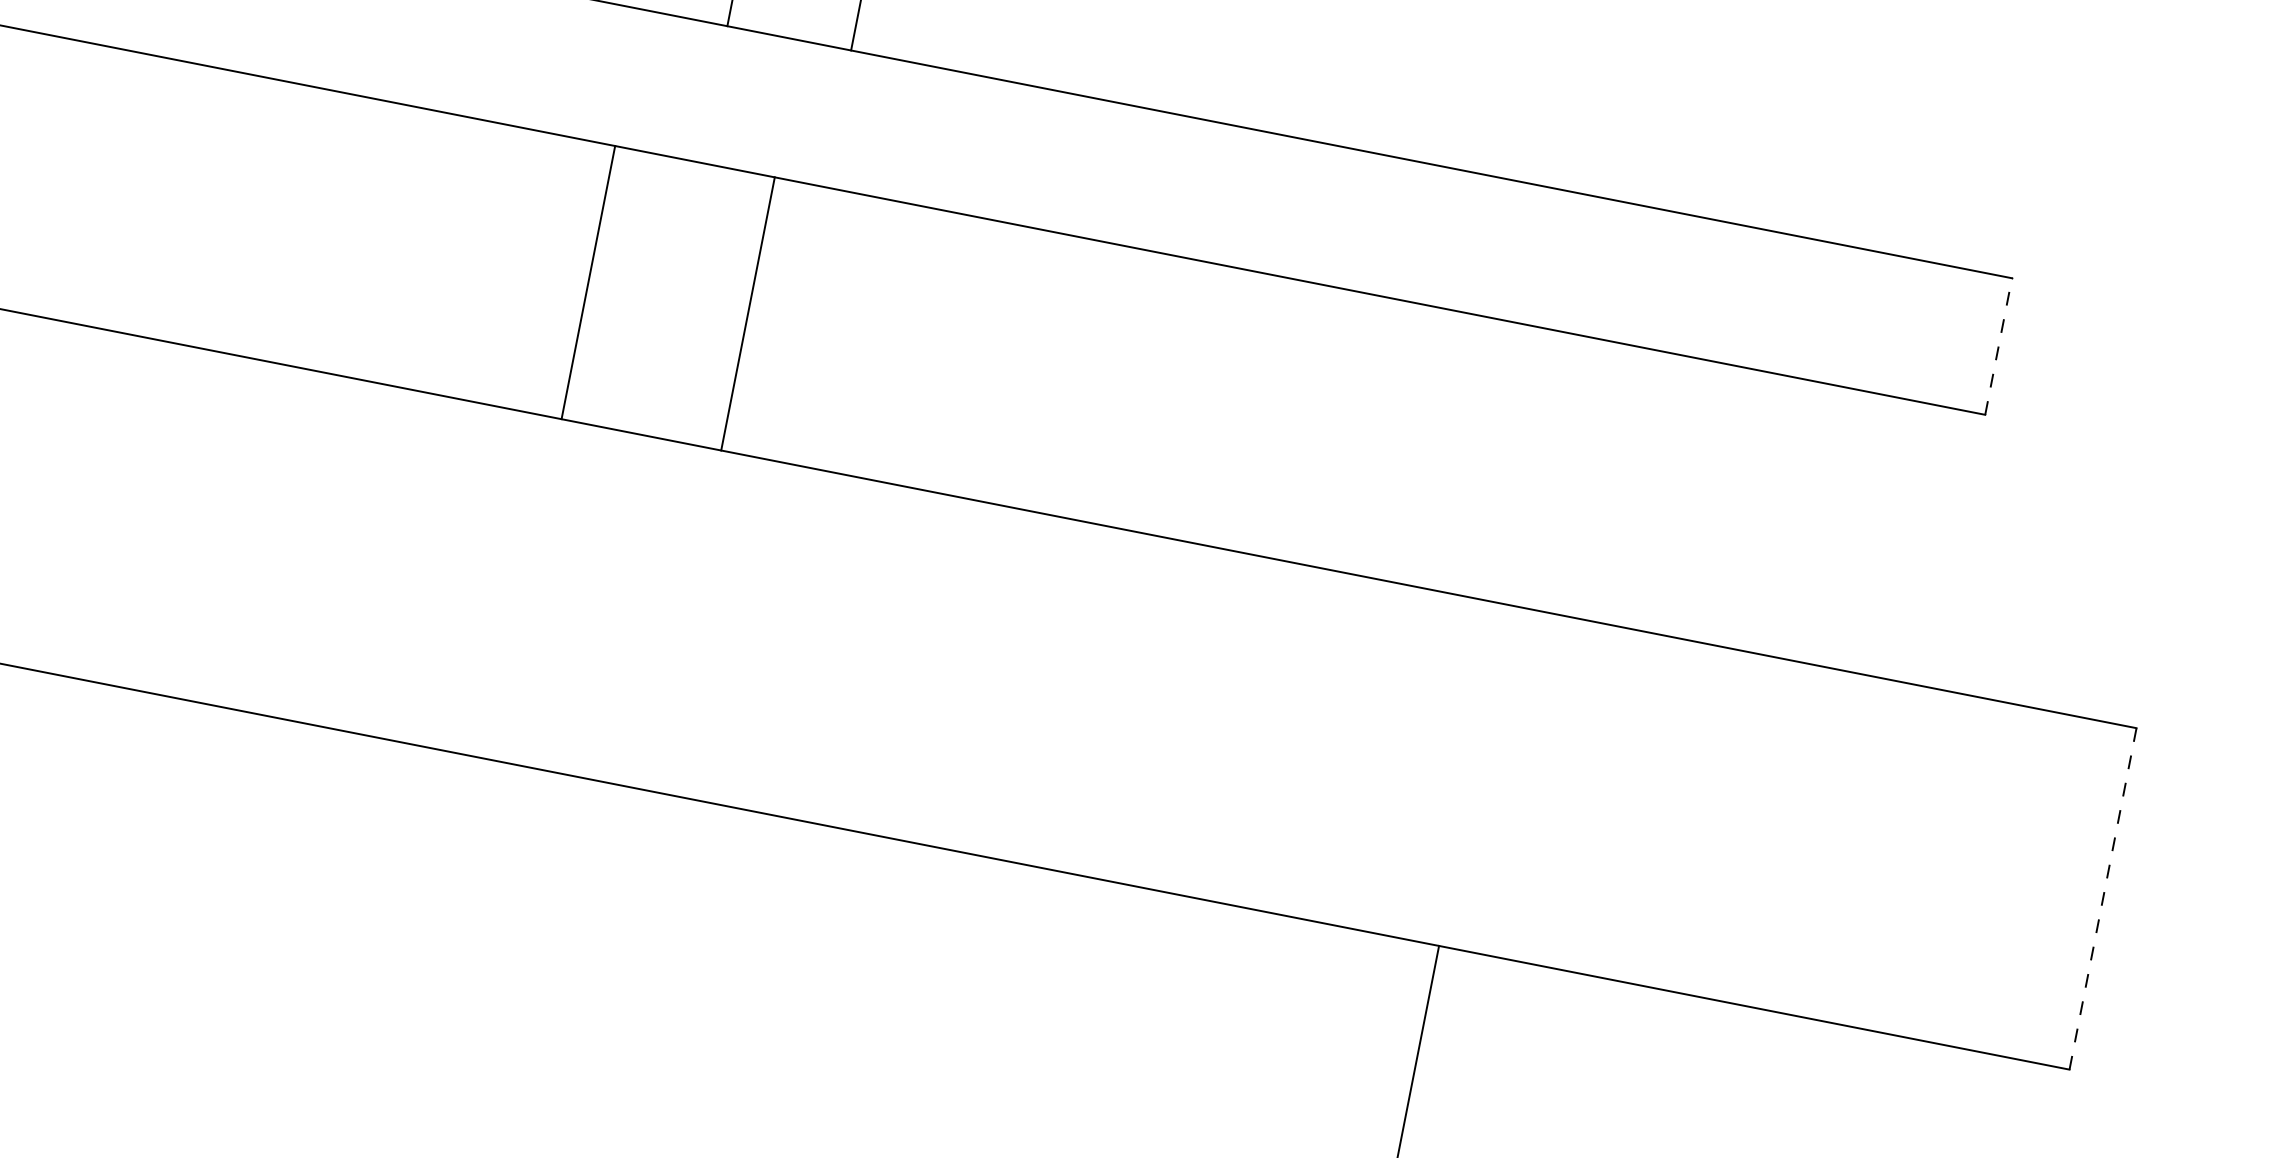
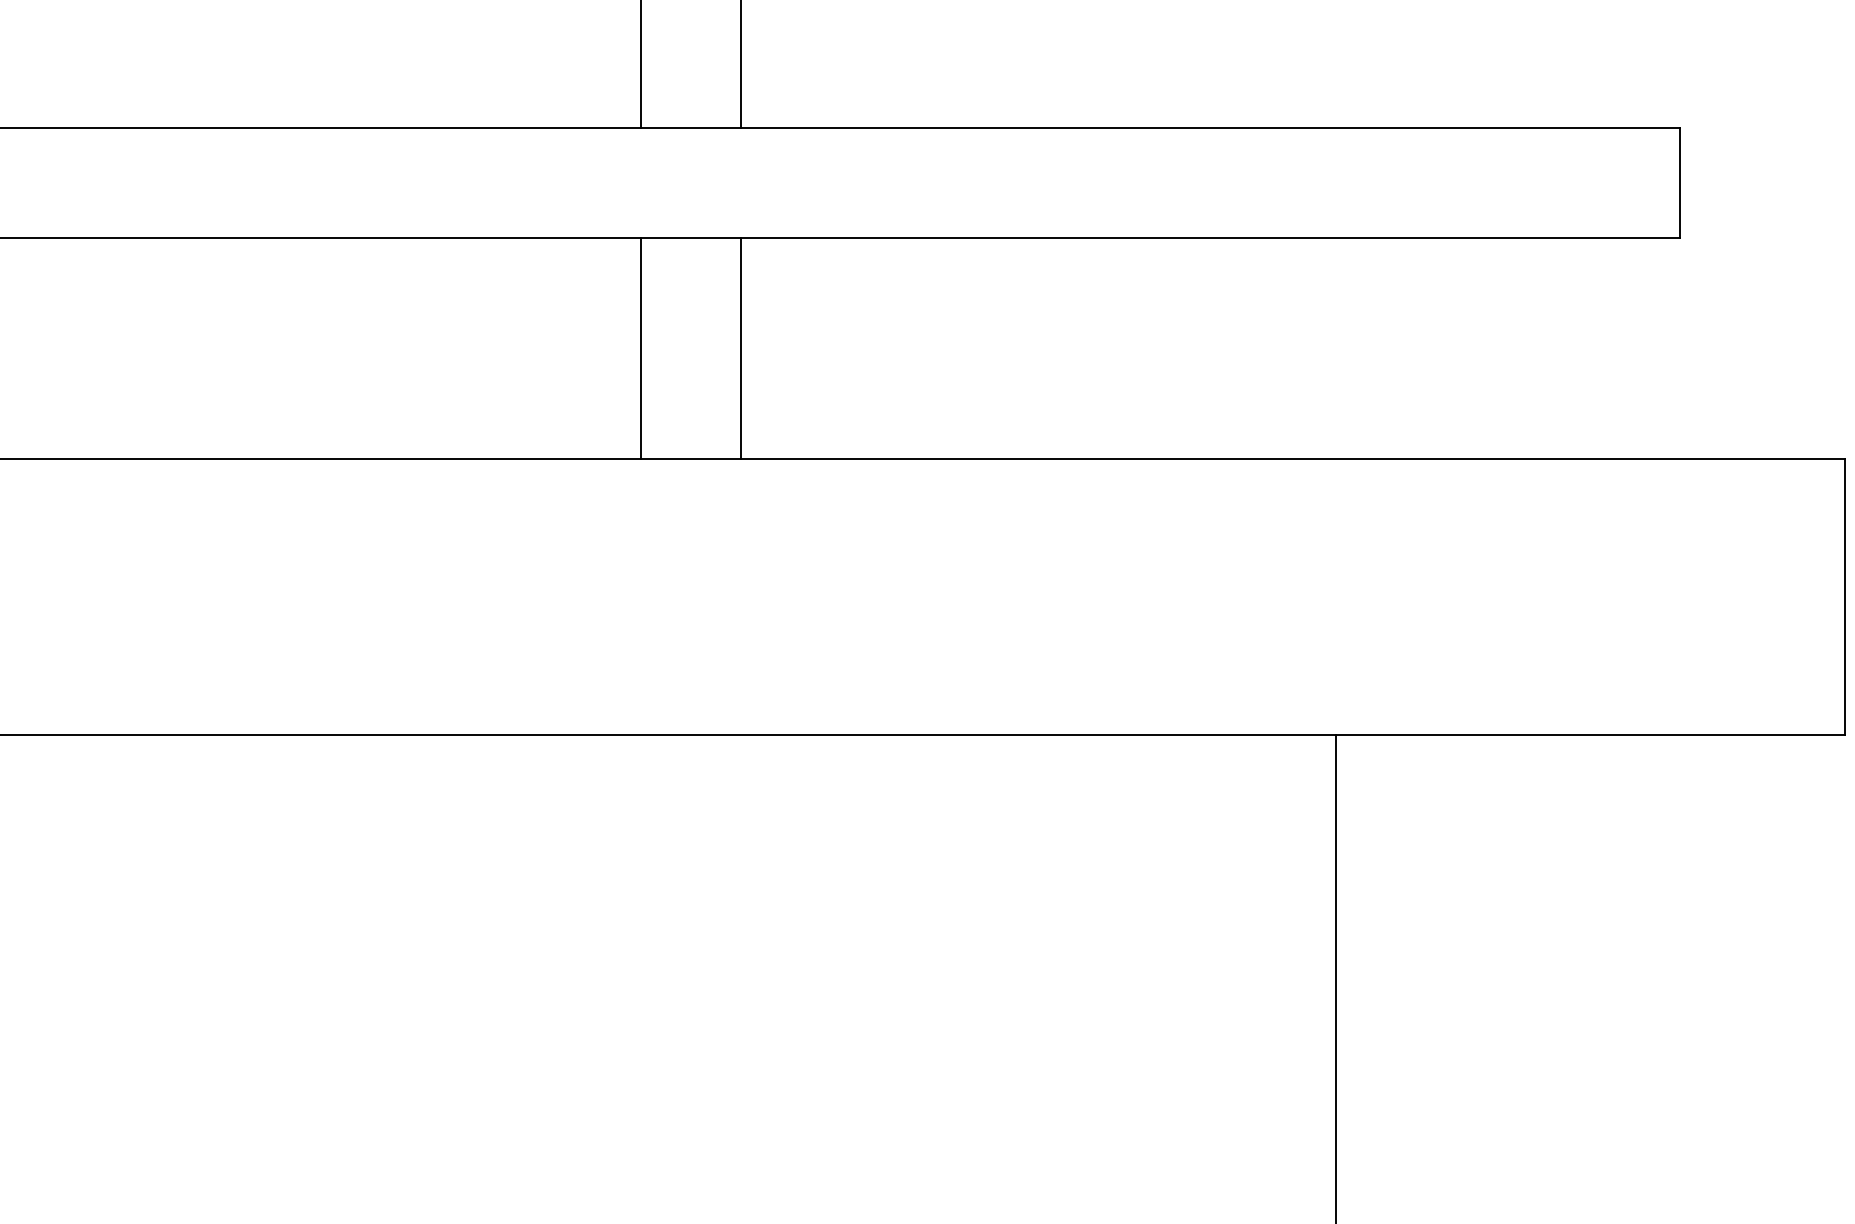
line: (588, 281) -> (641, 347), moved
line: (748, 312) -> (741, 347), moved
line: (1998, 346) -> (1679, 182), dashed -> solid
line: (2103, 898) -> (1845, 596), dashed -> solid

